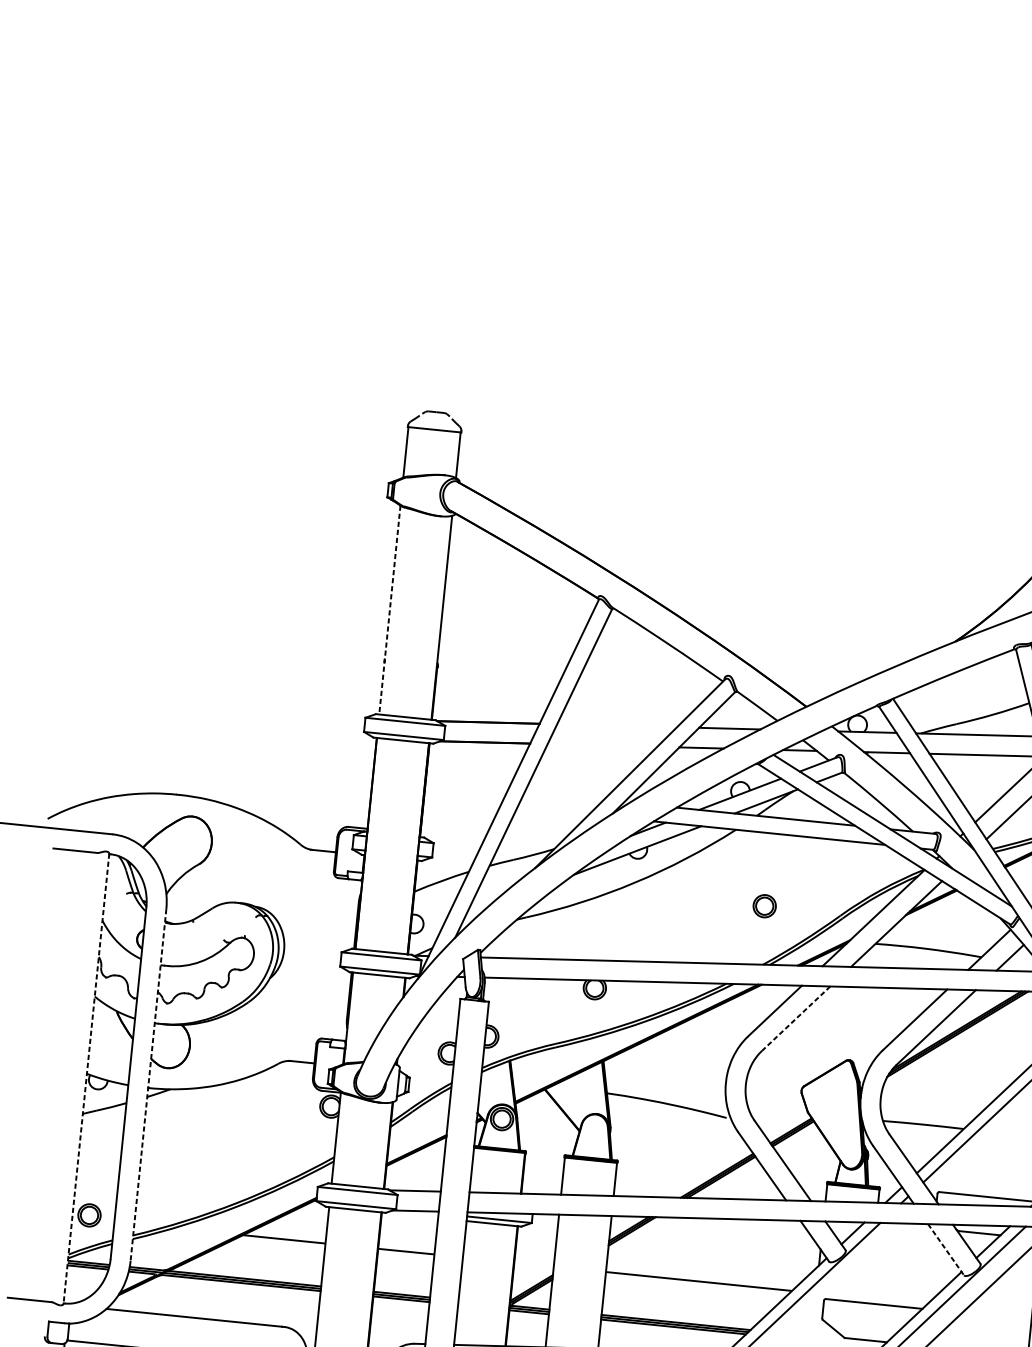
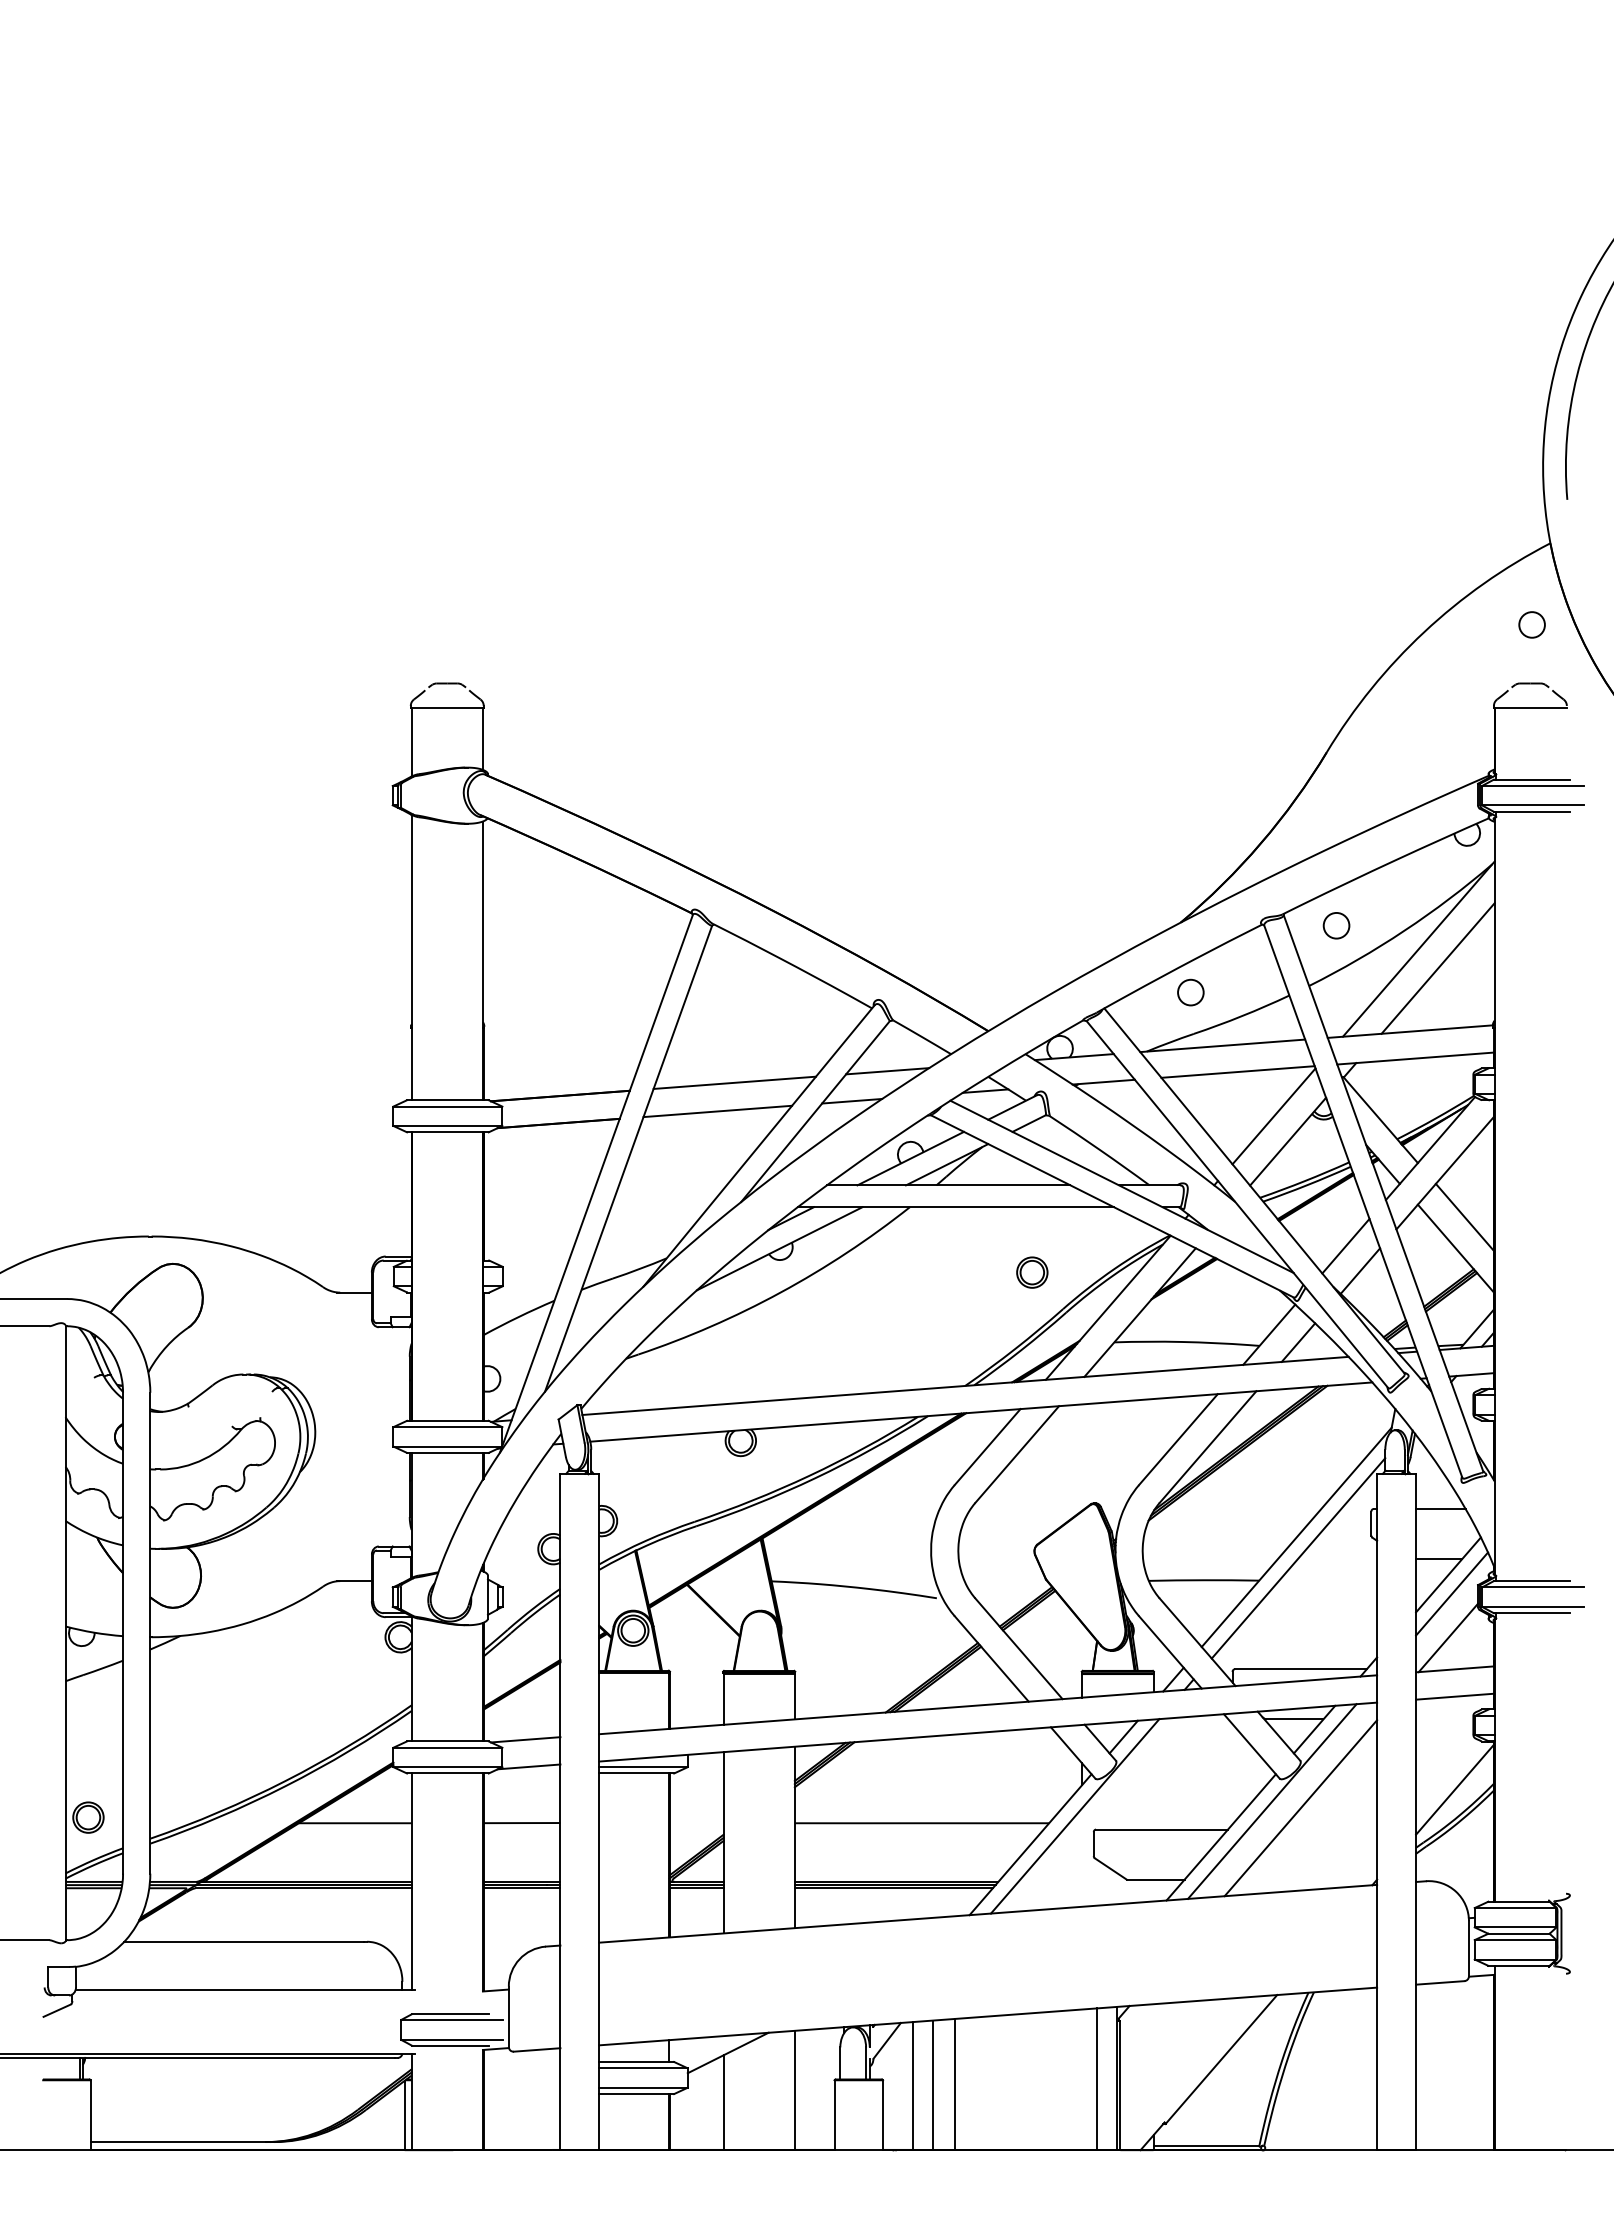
line: (389, 610) -> (411, 957), dashed -> solid
circle: (957, 693) -> (1190, 992), added
line: (616, 725) -> (734, 1082), added
line: (602, 745) -> (717, 1111), added
part: (764, 906) -> (1032, 1272), moved
line: (796, 1018) -> (1017, 1454), dashed -> solid
line: (86, 1078) -> (65, 1633), dashed -> solid
line: (148, 1085) -> (150, 1633), dashed -> solid
line: (945, 1249) -> (1251, 1746), dashed -> solid

